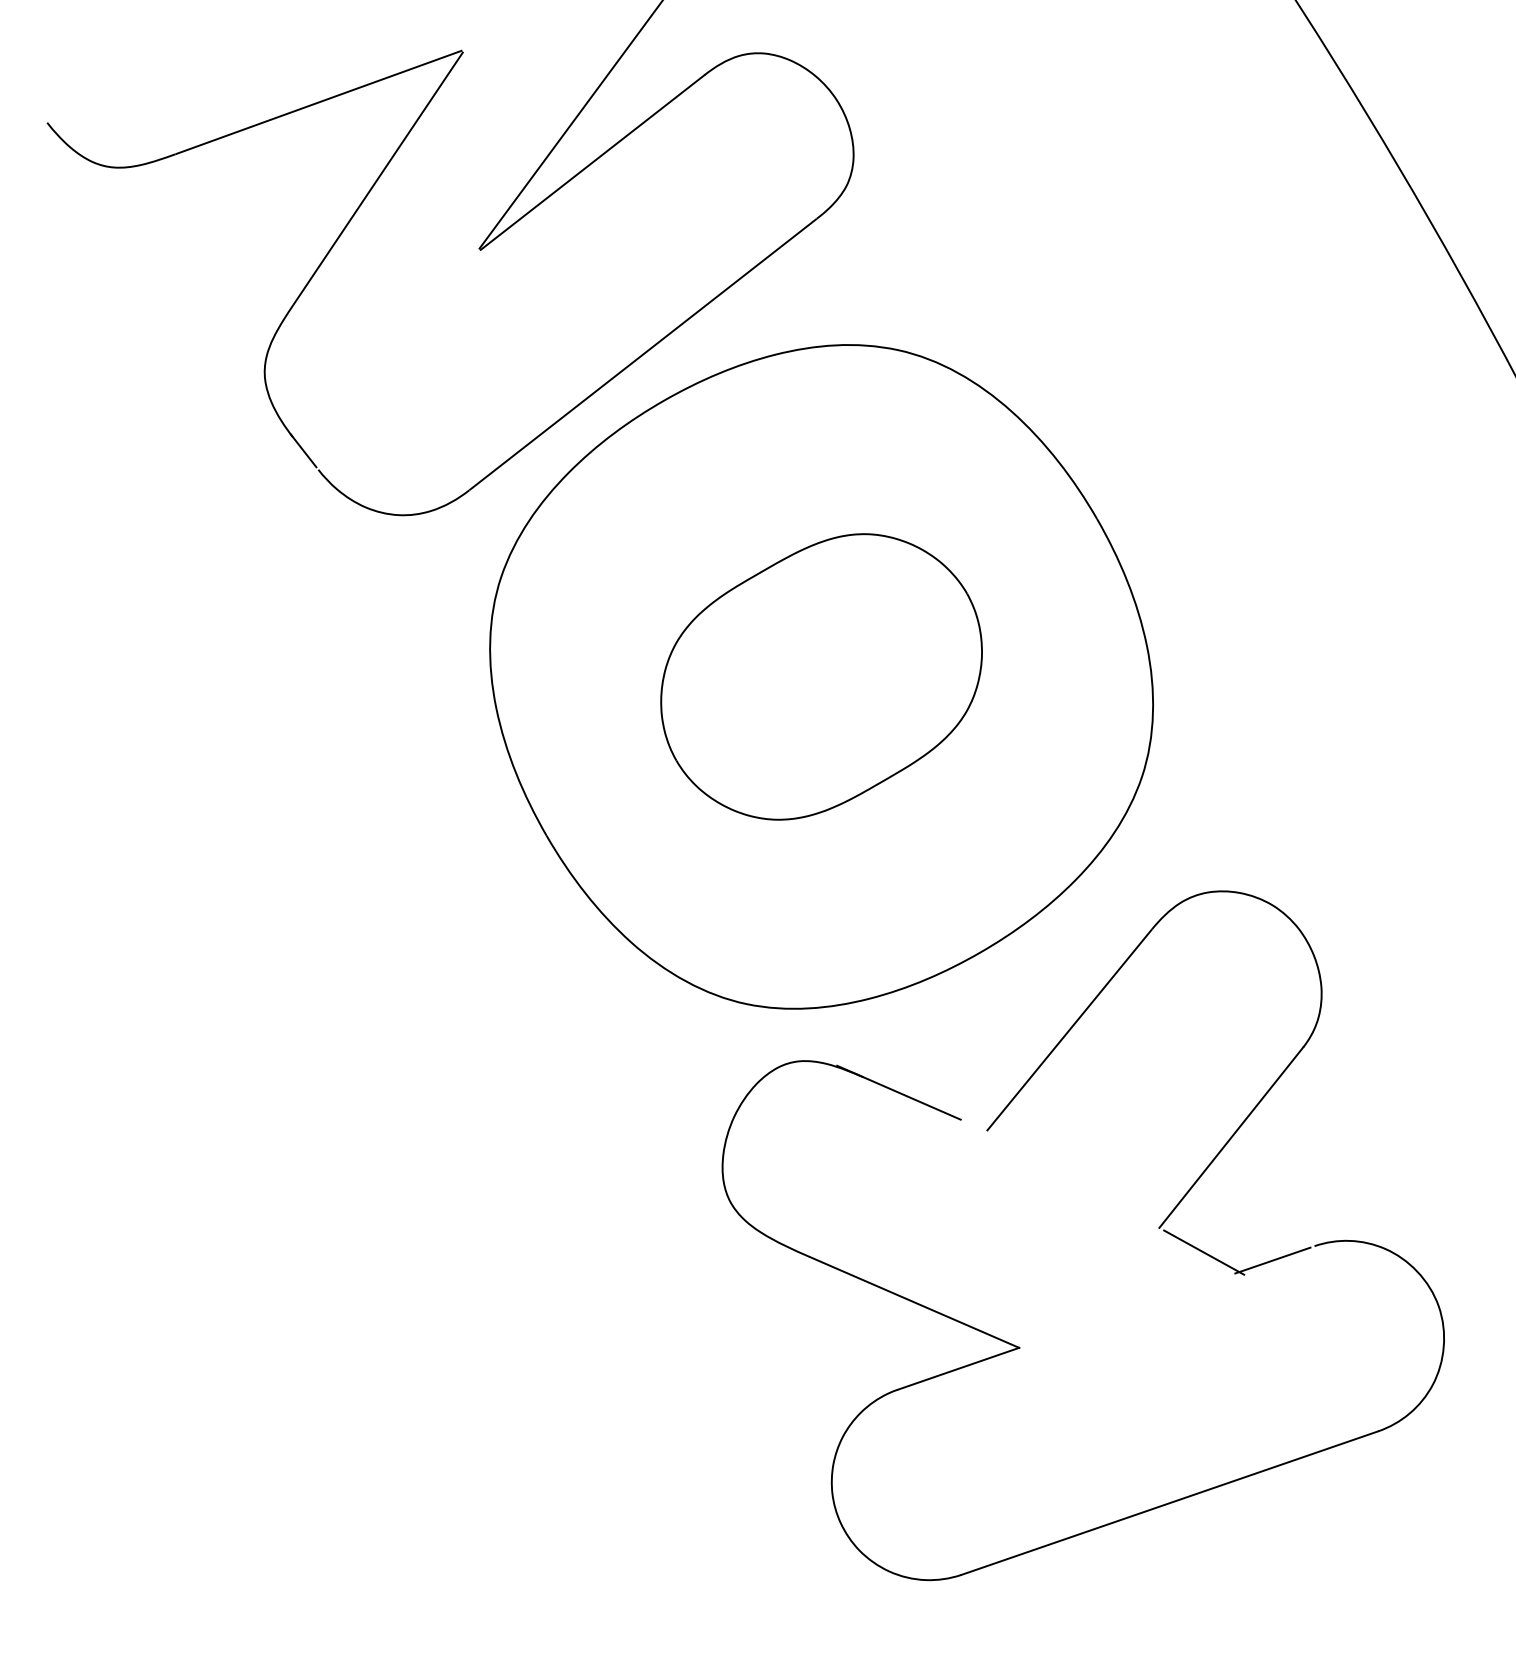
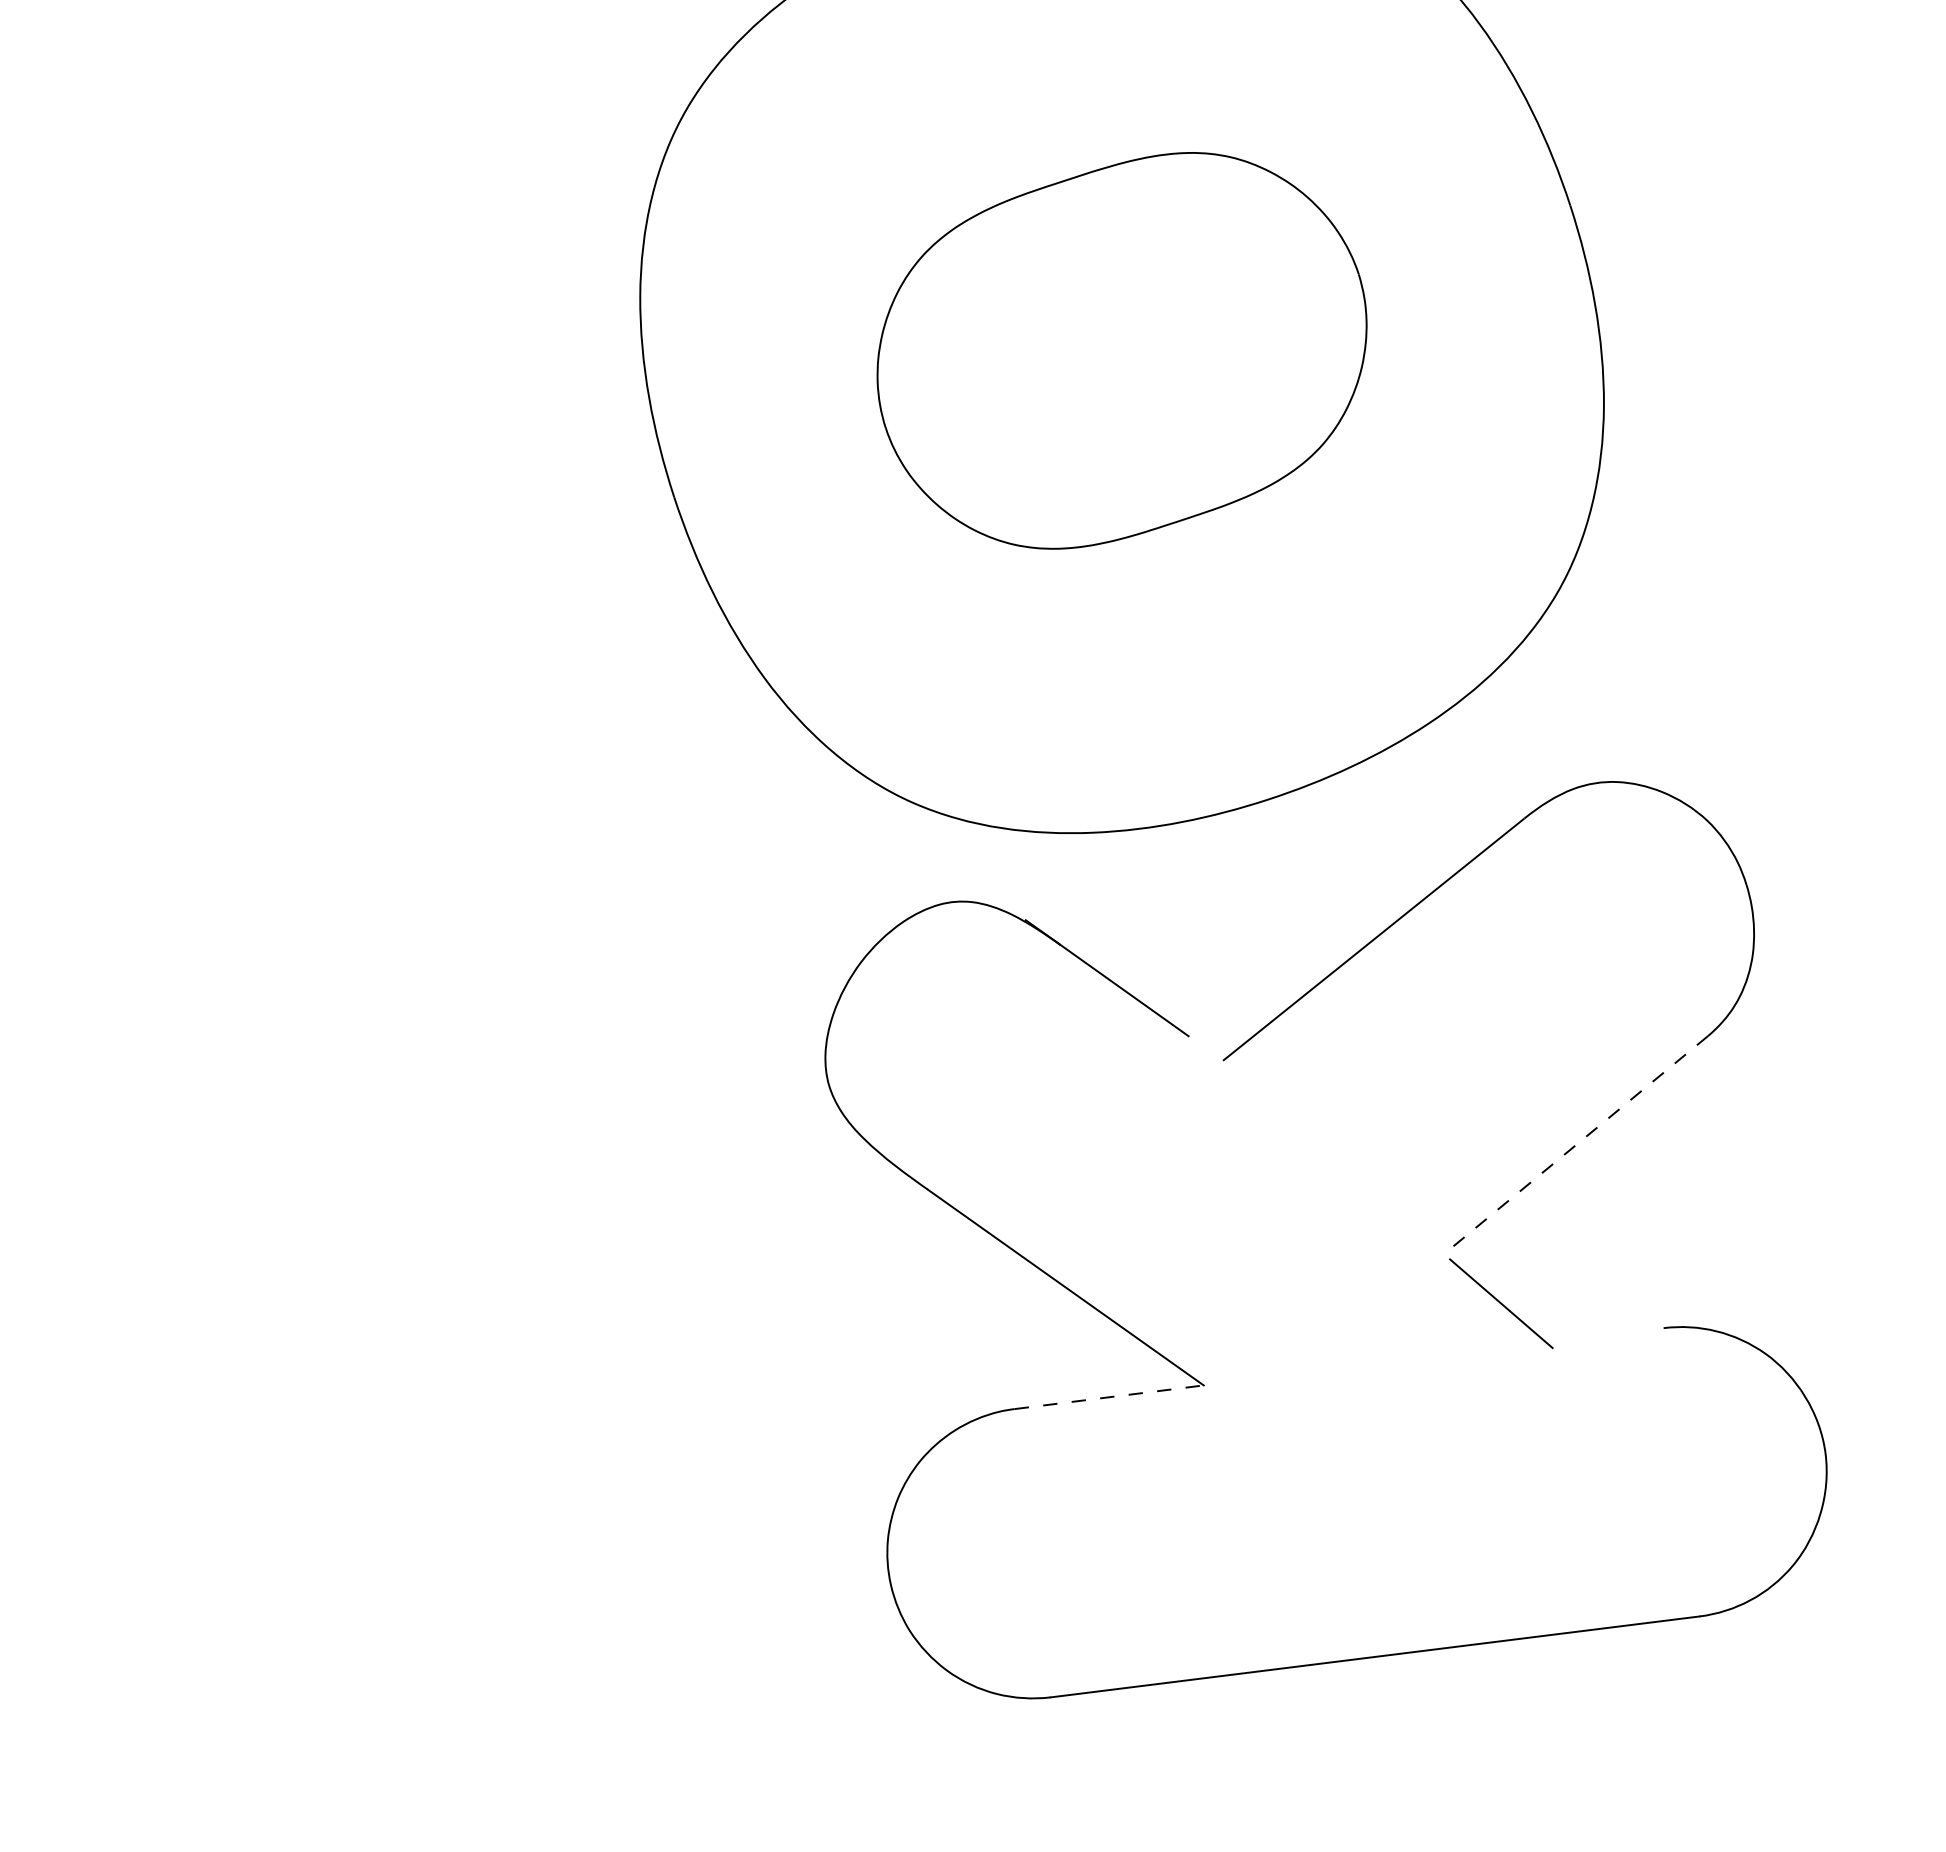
line: (1231, 1138) -> (1576, 1146), solid -> dashed
line: (1272, 1260) -> (1598, 1336), removed
line: (959, 1368) -> (1110, 1397), solid -> dashed

